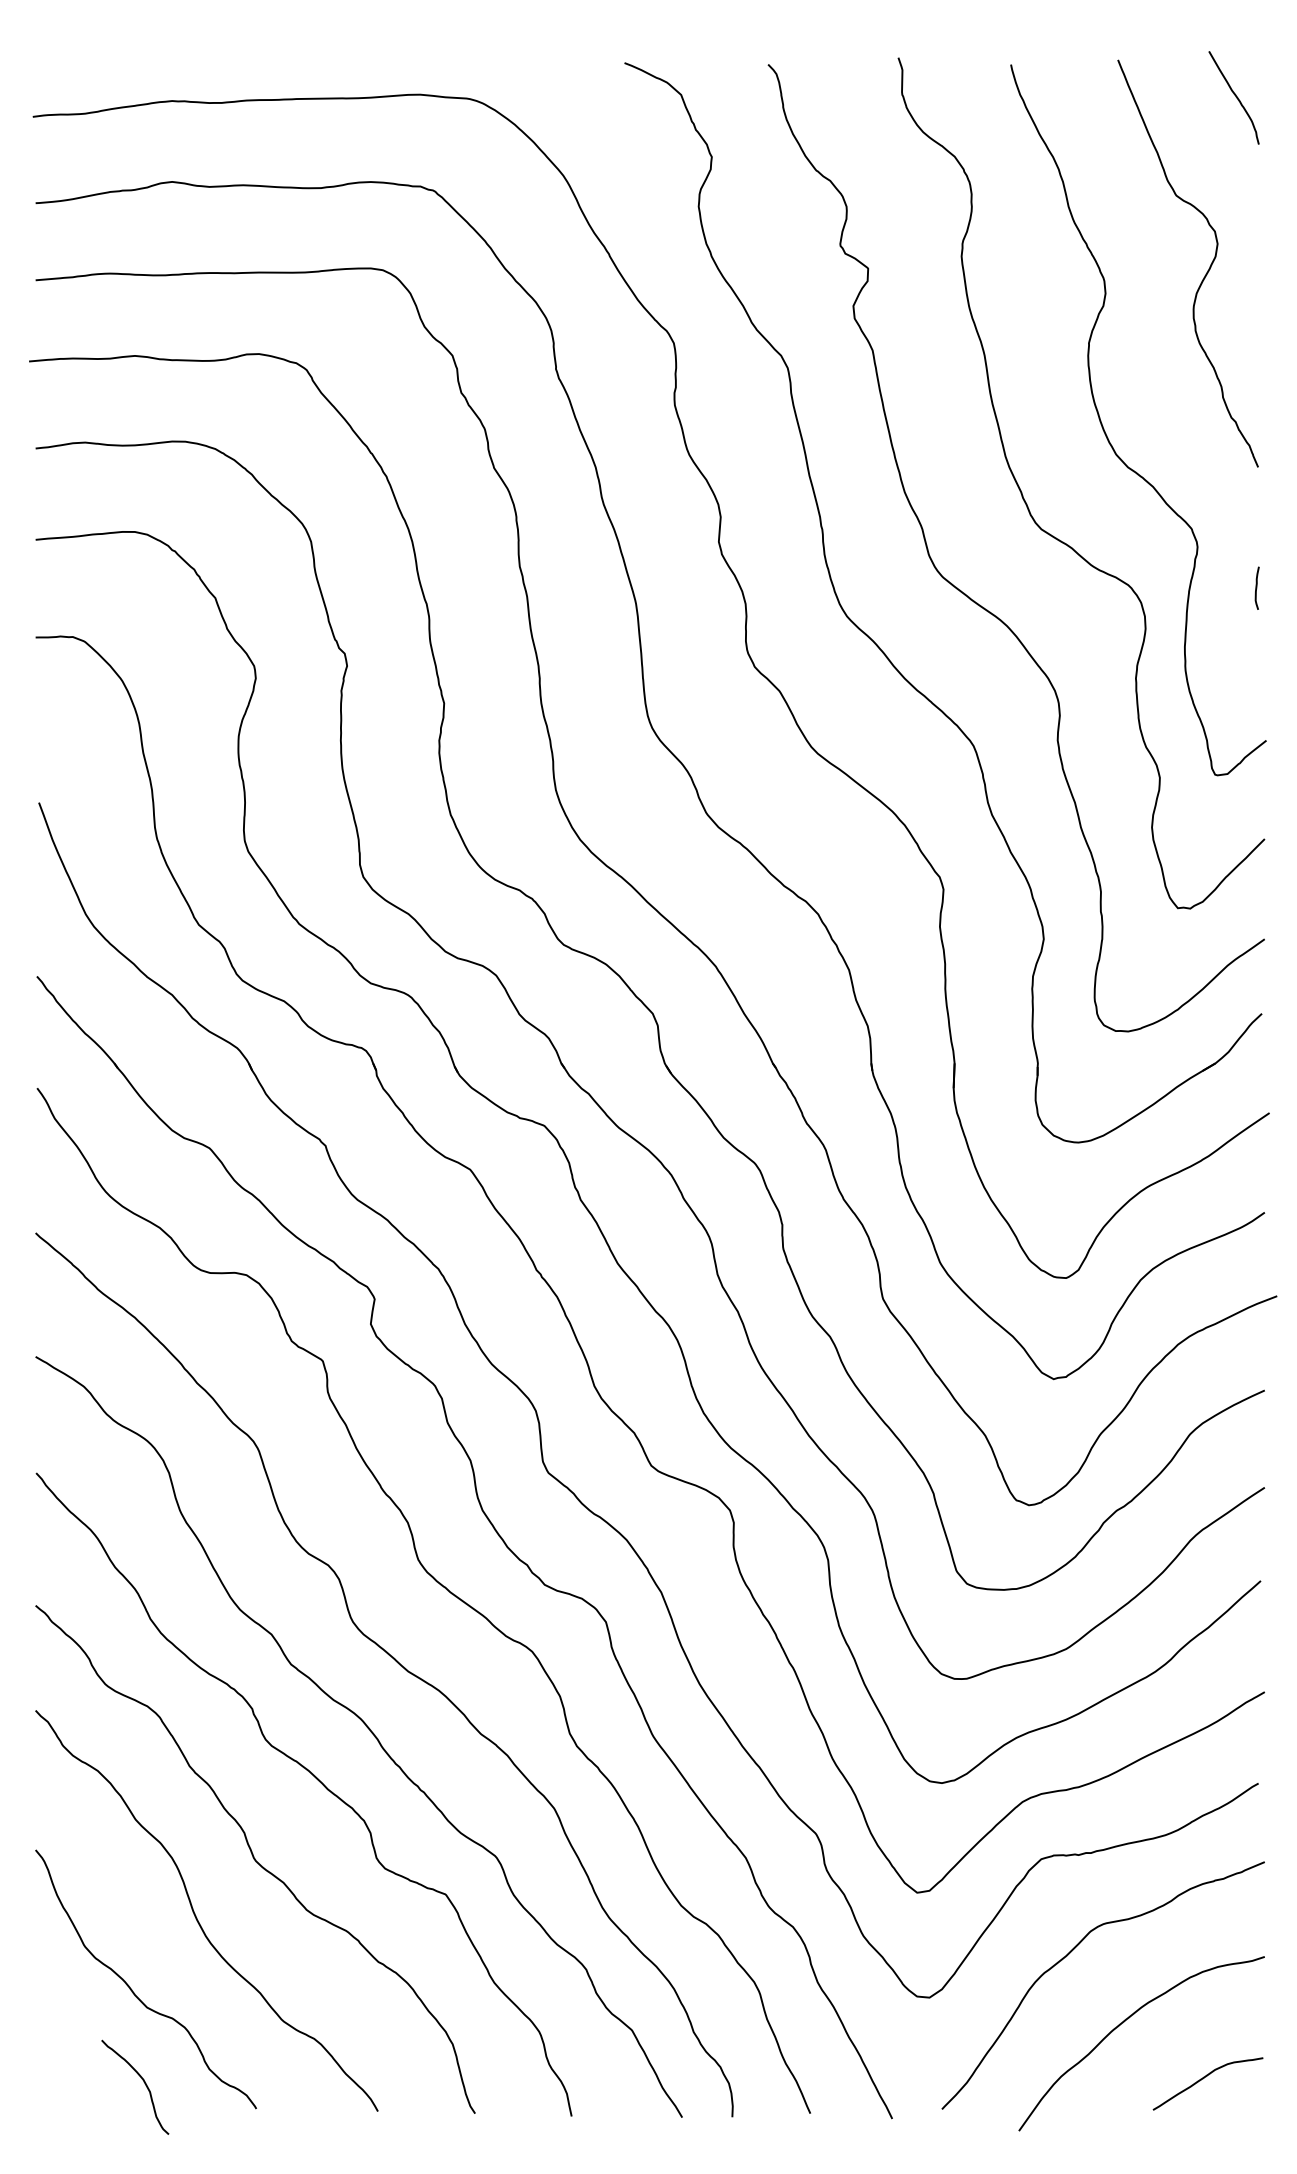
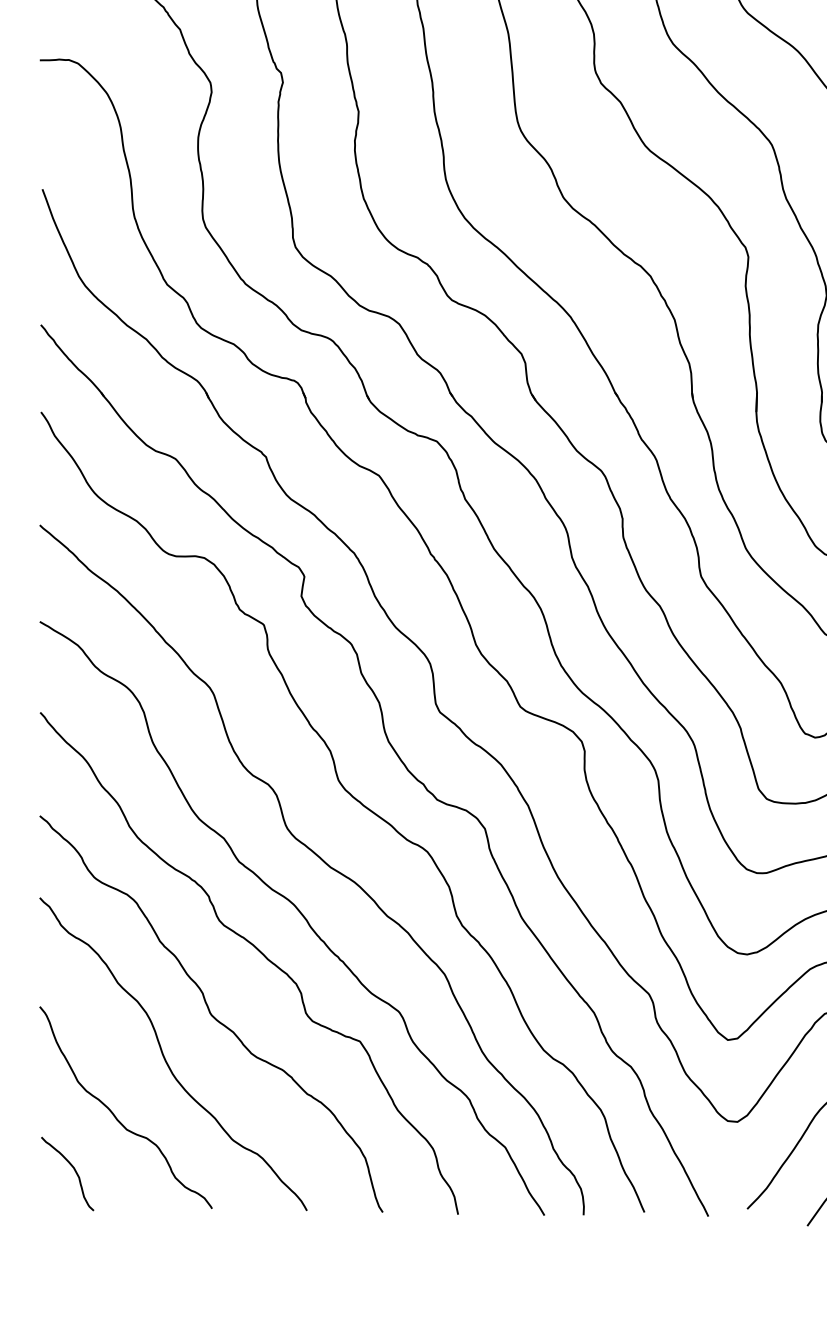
curve: (143, 2082) -> (74, 1170), moved

